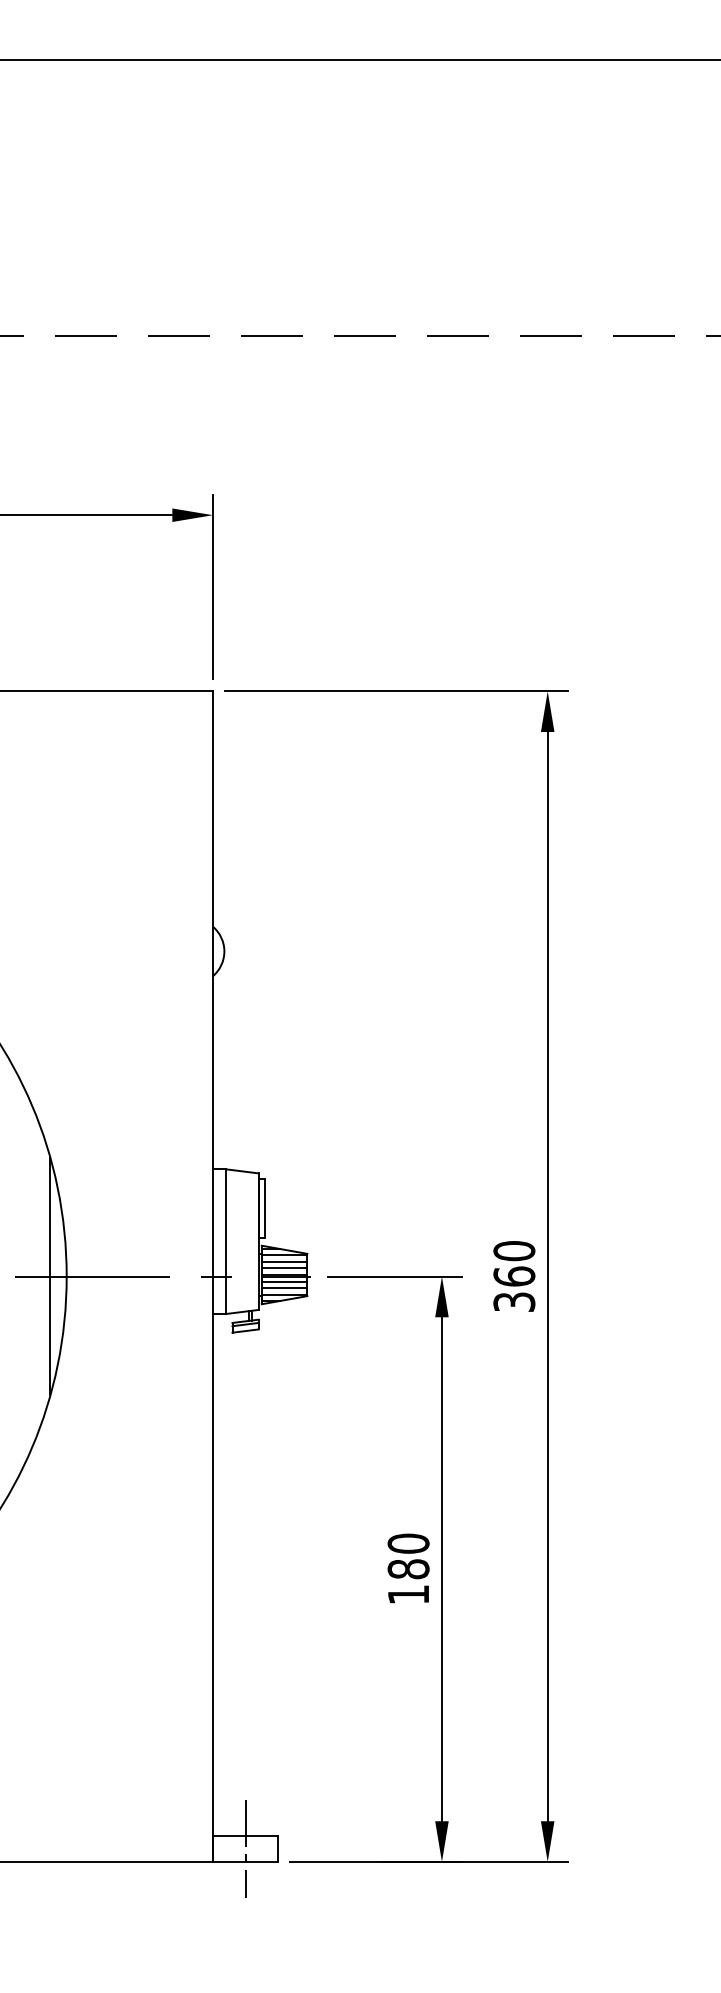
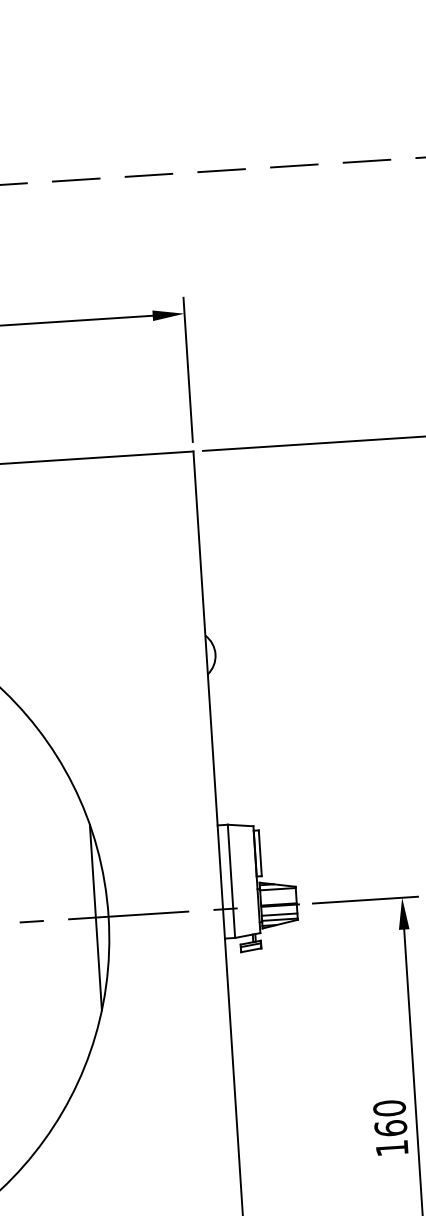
line: (284, 1261) -> (278, 893), removed
line: (284, 1268) -> (278, 899), removed
line: (284, 1281) -> (279, 909), removed
text: (408, 1569) -> (390, 1128), 180 -> 160

